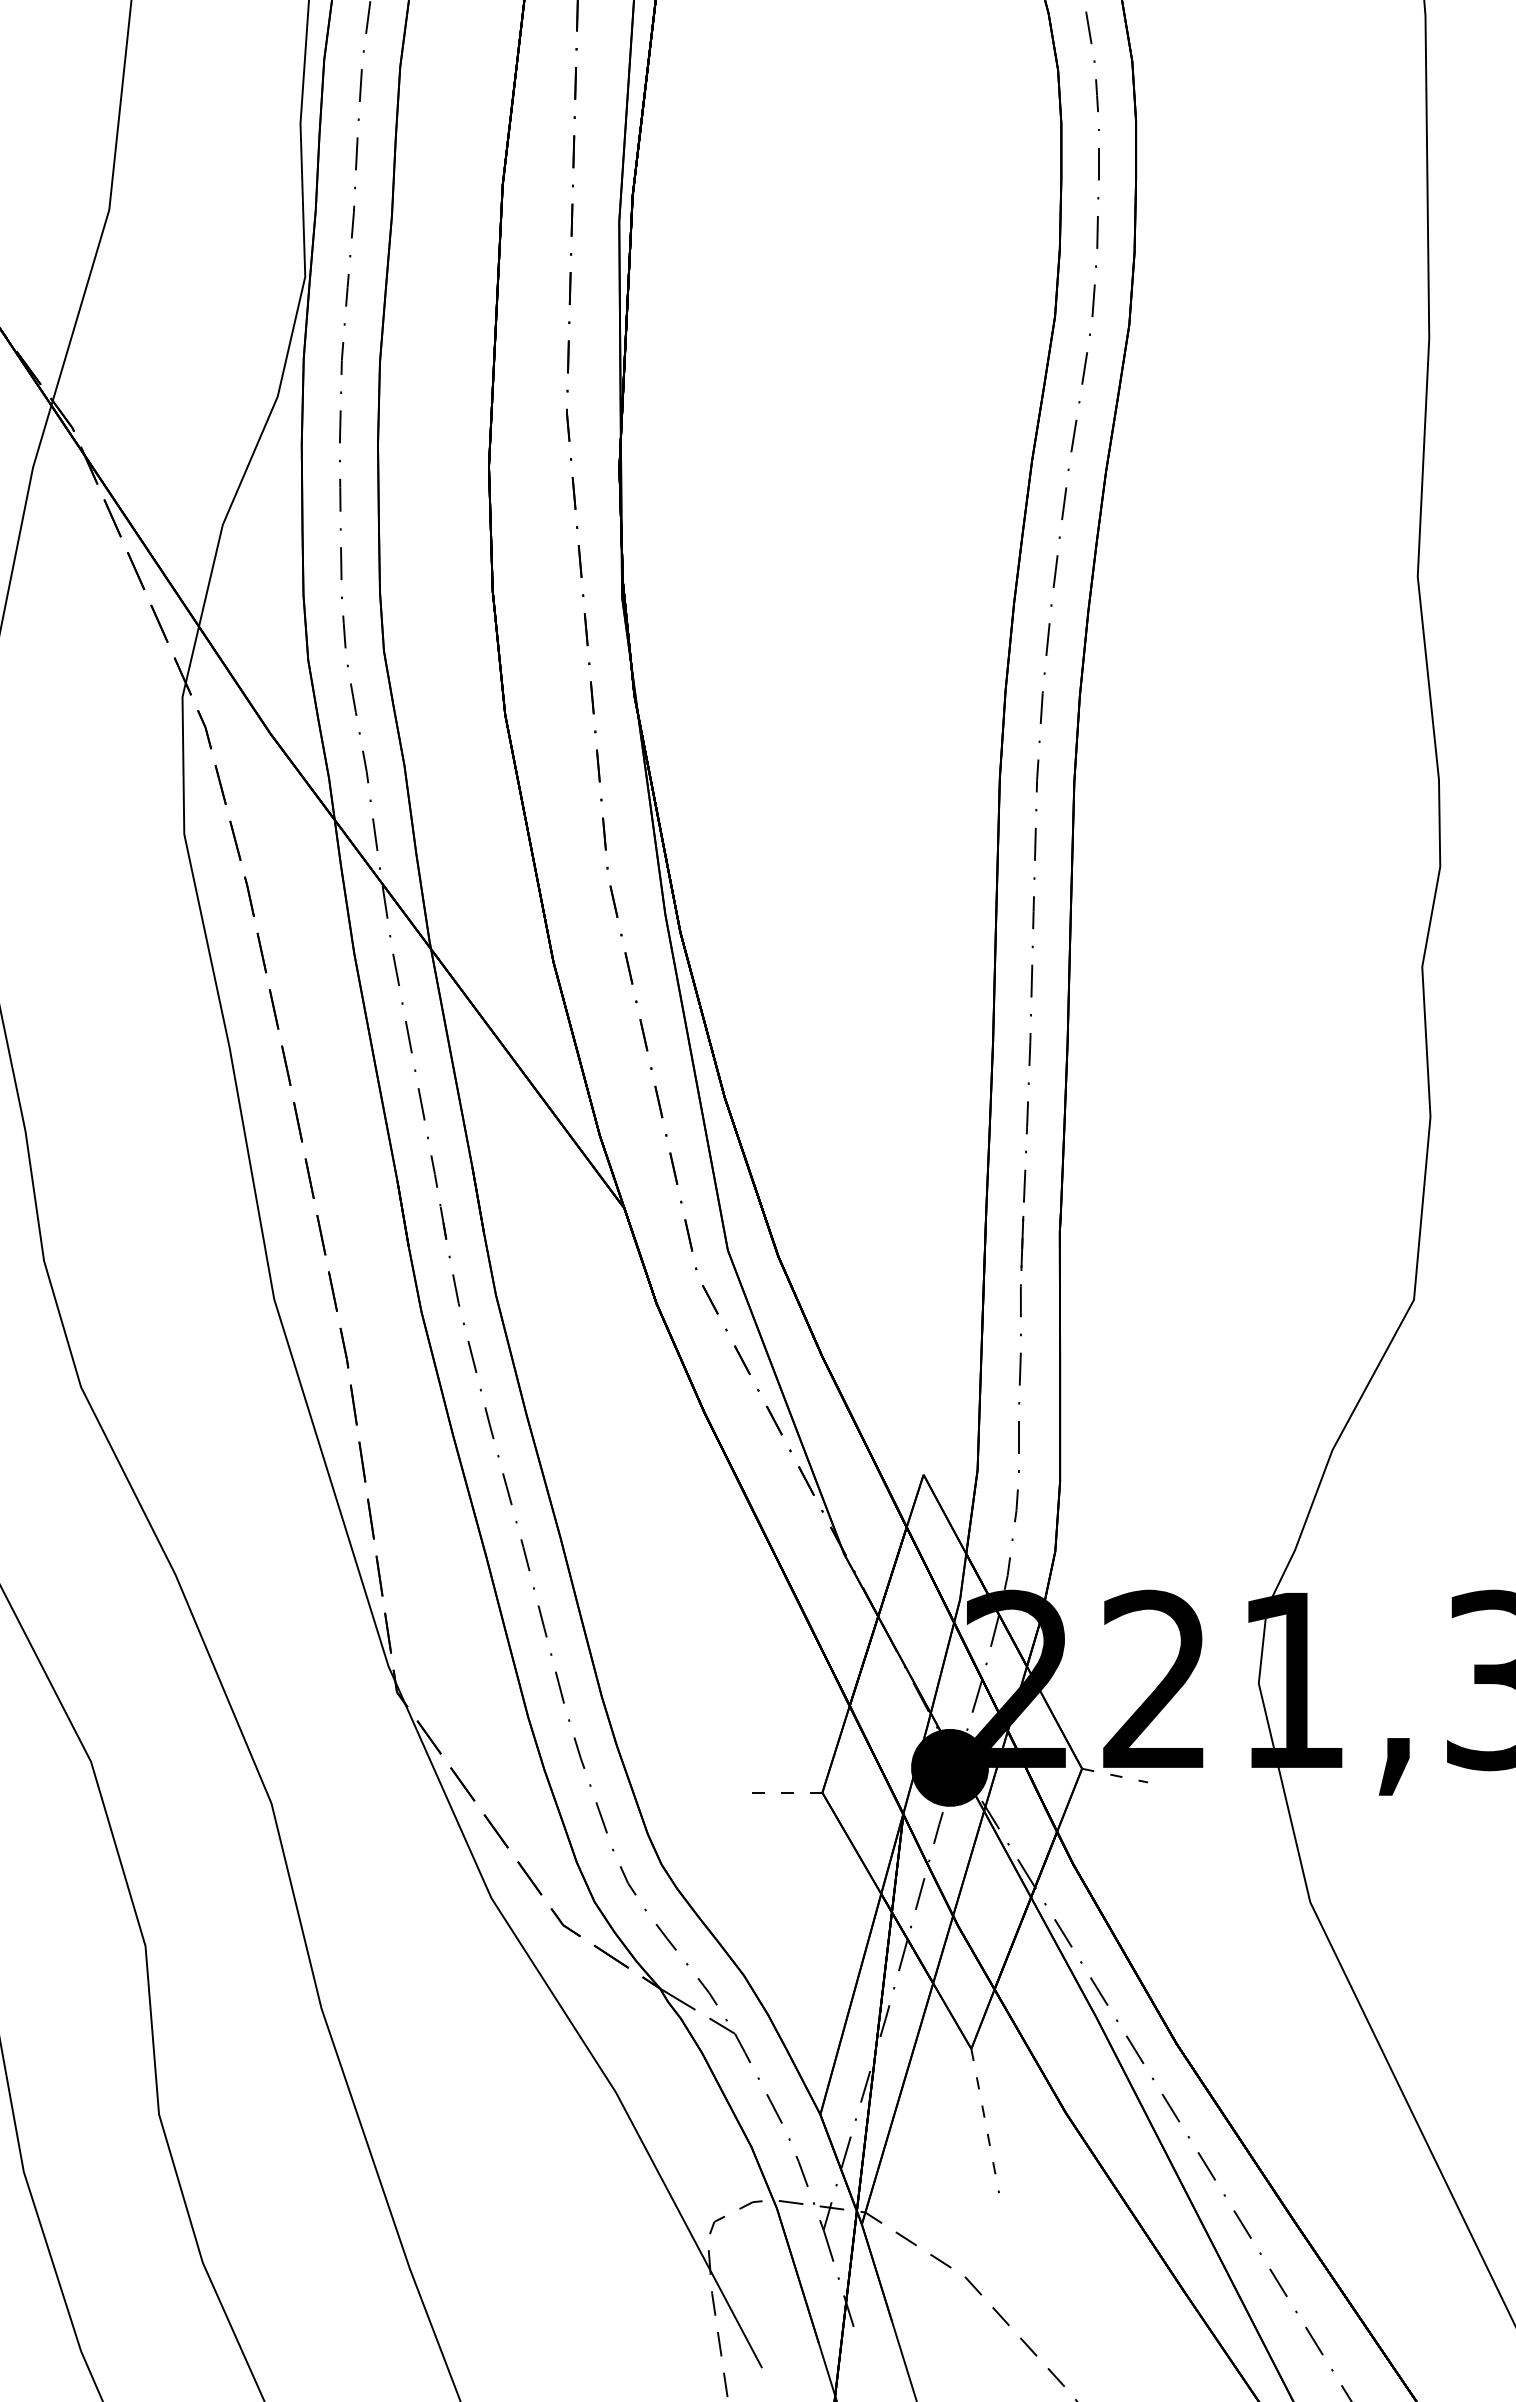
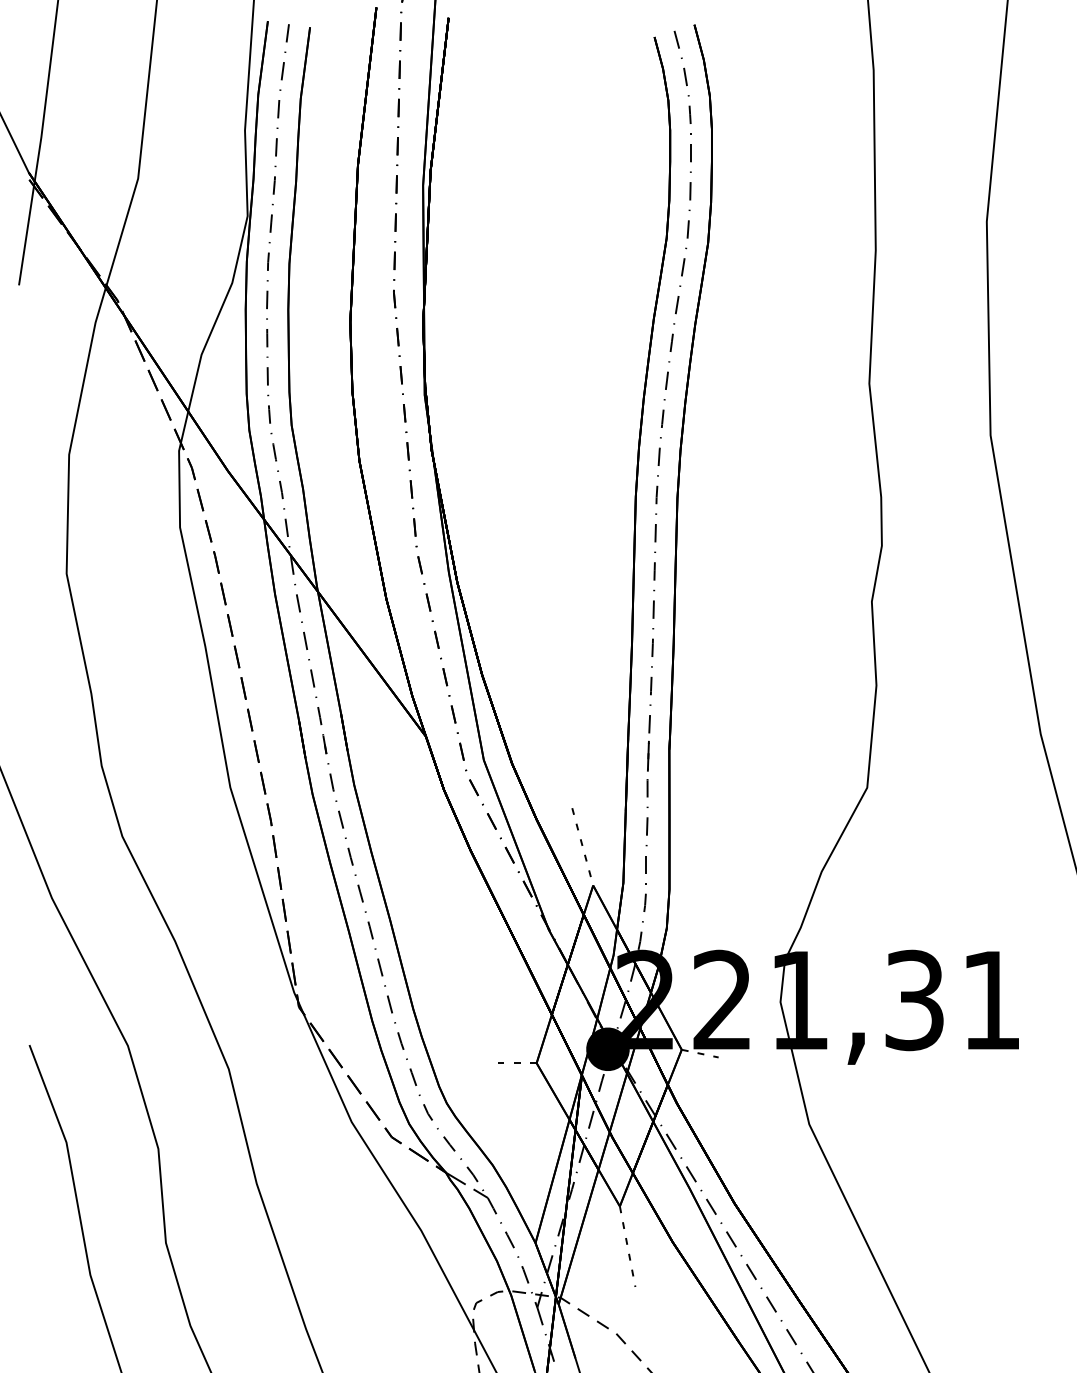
line: (902, 1397) -> (581, 842), added

